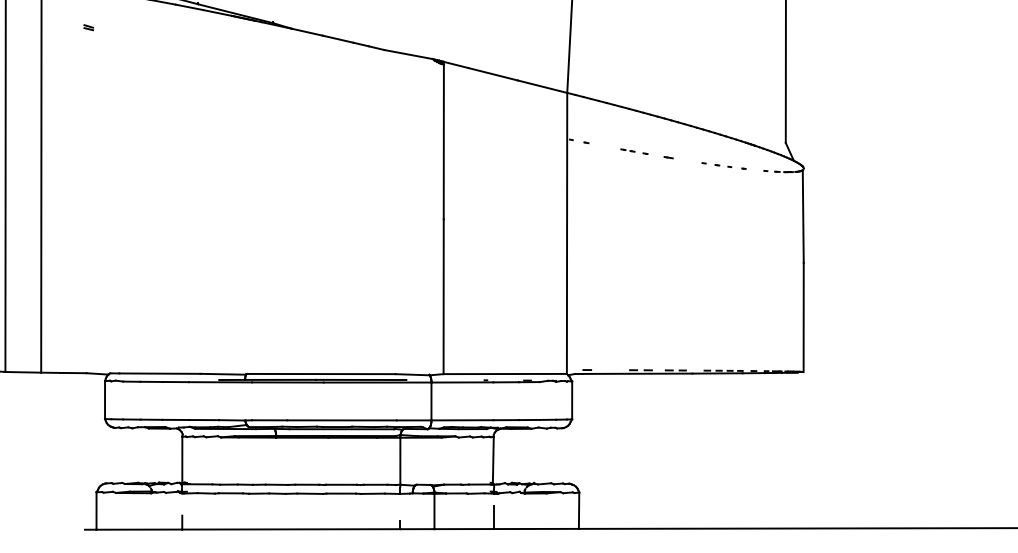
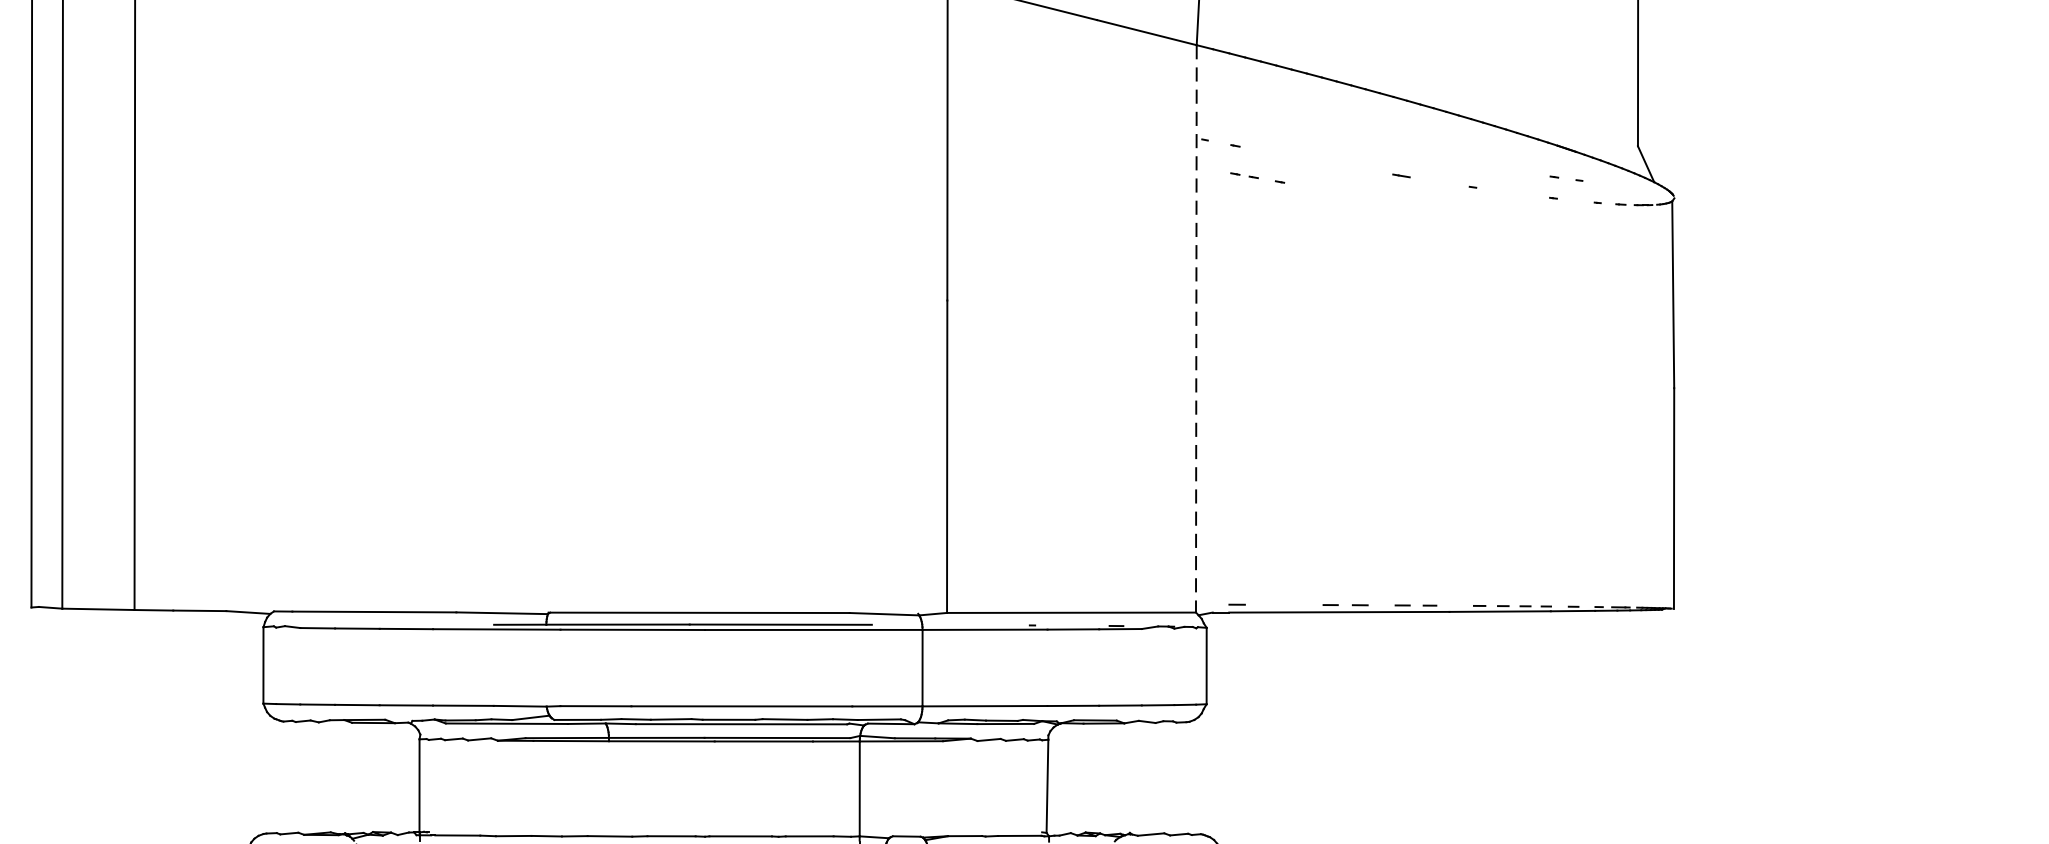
part: (634, 151) -> (1257, 177), moved
part: (723, 166) -> (1566, 179), moved
line: (567, 233) -> (1197, 329), solid -> dashed

